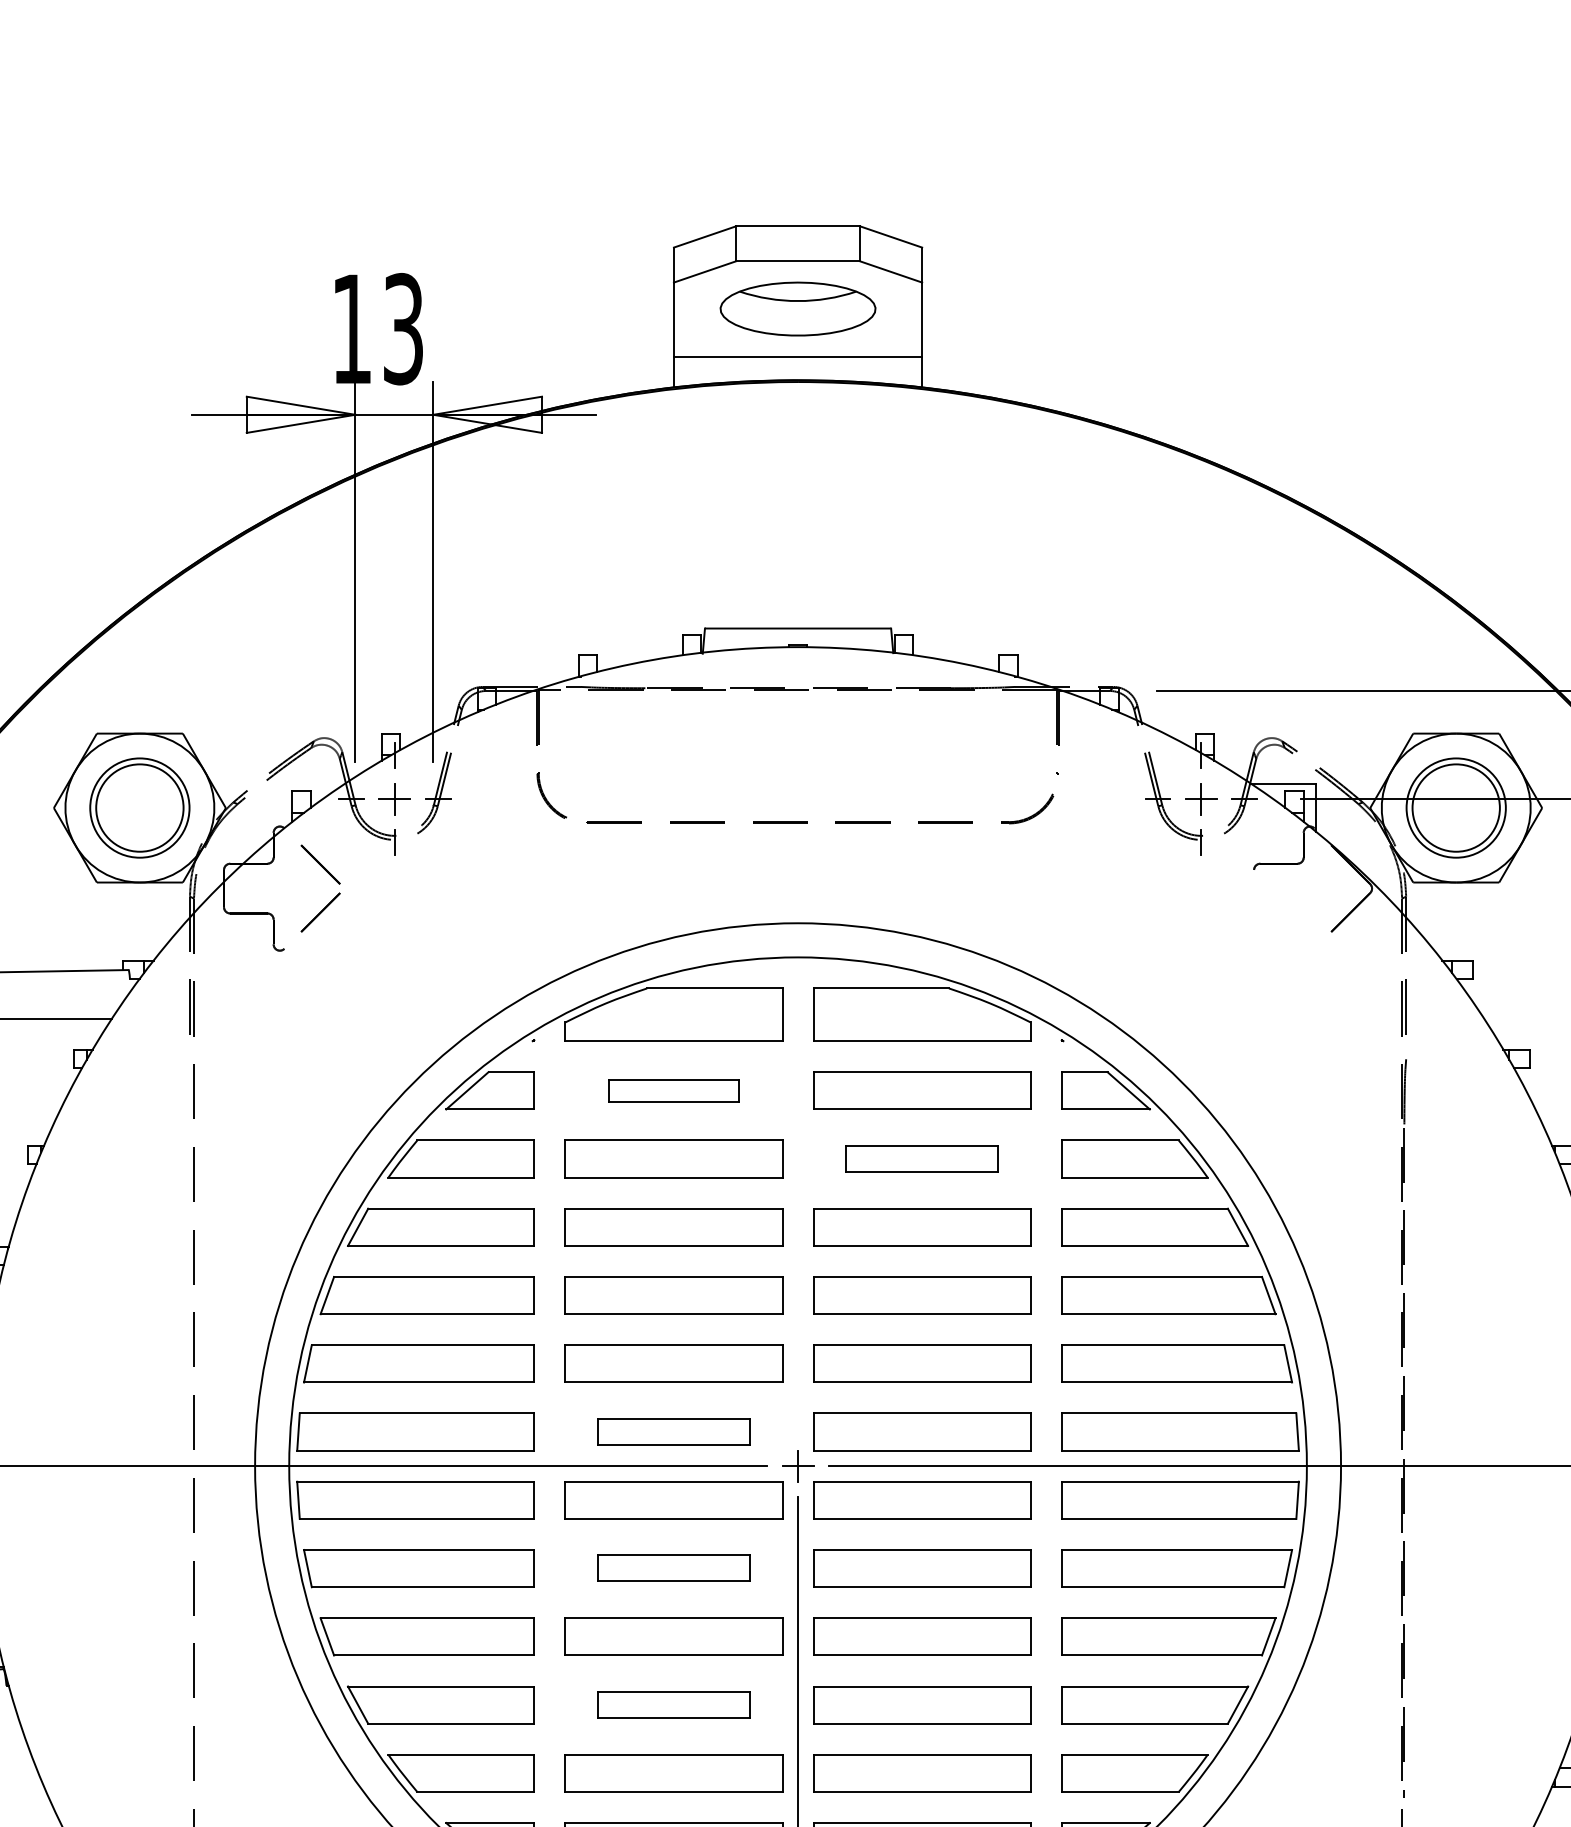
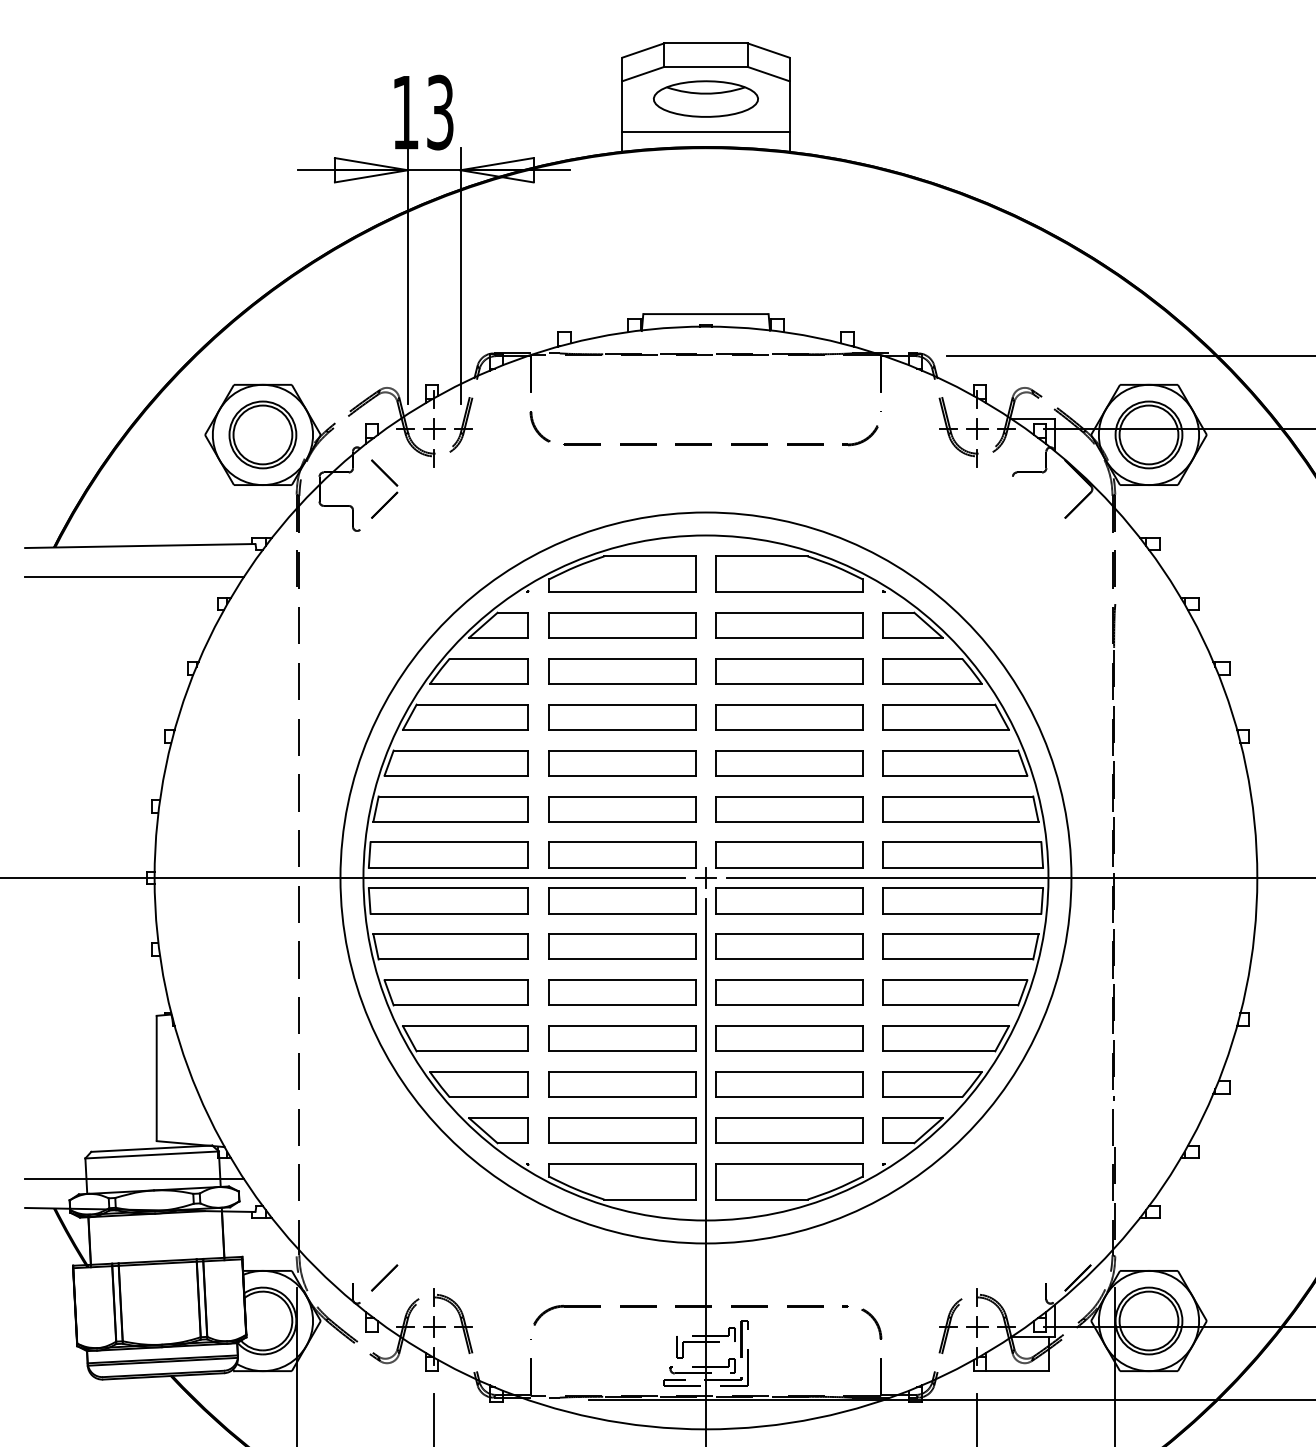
part: (674, 1091) -> (622, 625), size x1.67
part: (922, 1159) -> (789, 671), size x1.43
part: (674, 1431) -> (622, 854), size x1.43
part: (674, 1567) -> (622, 946), size x1.43
part: (674, 1704) -> (622, 1038), size x1.43

